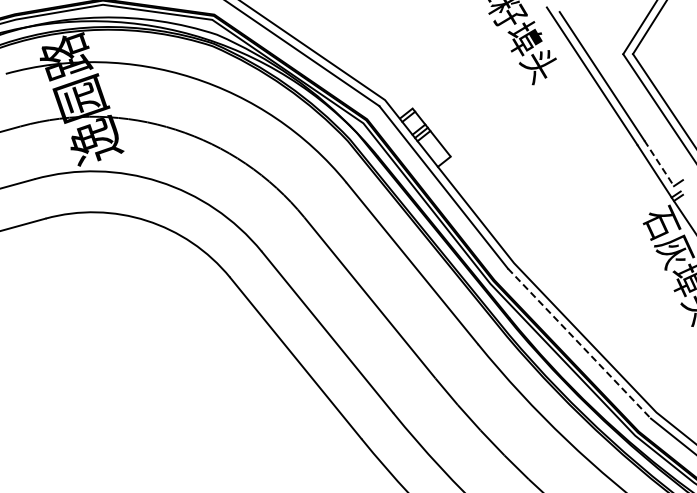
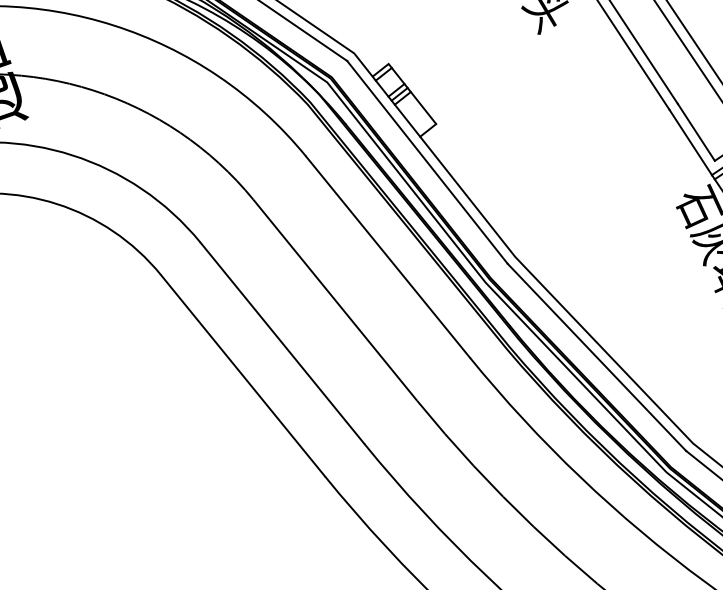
line: (659, 163) -> (696, 132), dashed -> solid
line: (579, 343) -> (596, 357), dashed -> solid

